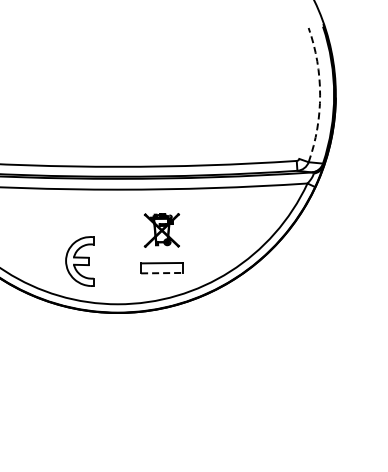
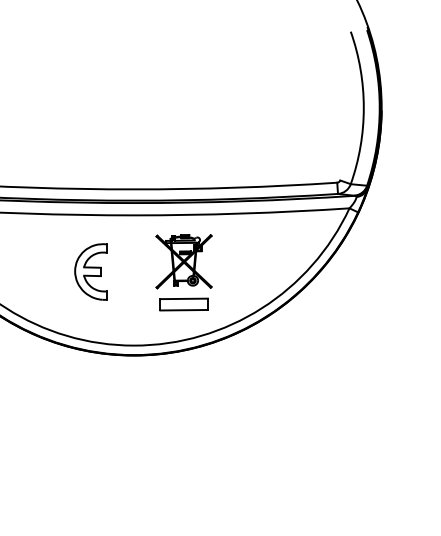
arc: (320, 95) -> (364, 108), dashed -> solid
part: (161, 230) -> (183, 261), size x1.43
part: (79, 261) -> (90, 271), moved
line: (162, 273) -> (184, 310), dashed -> solid

